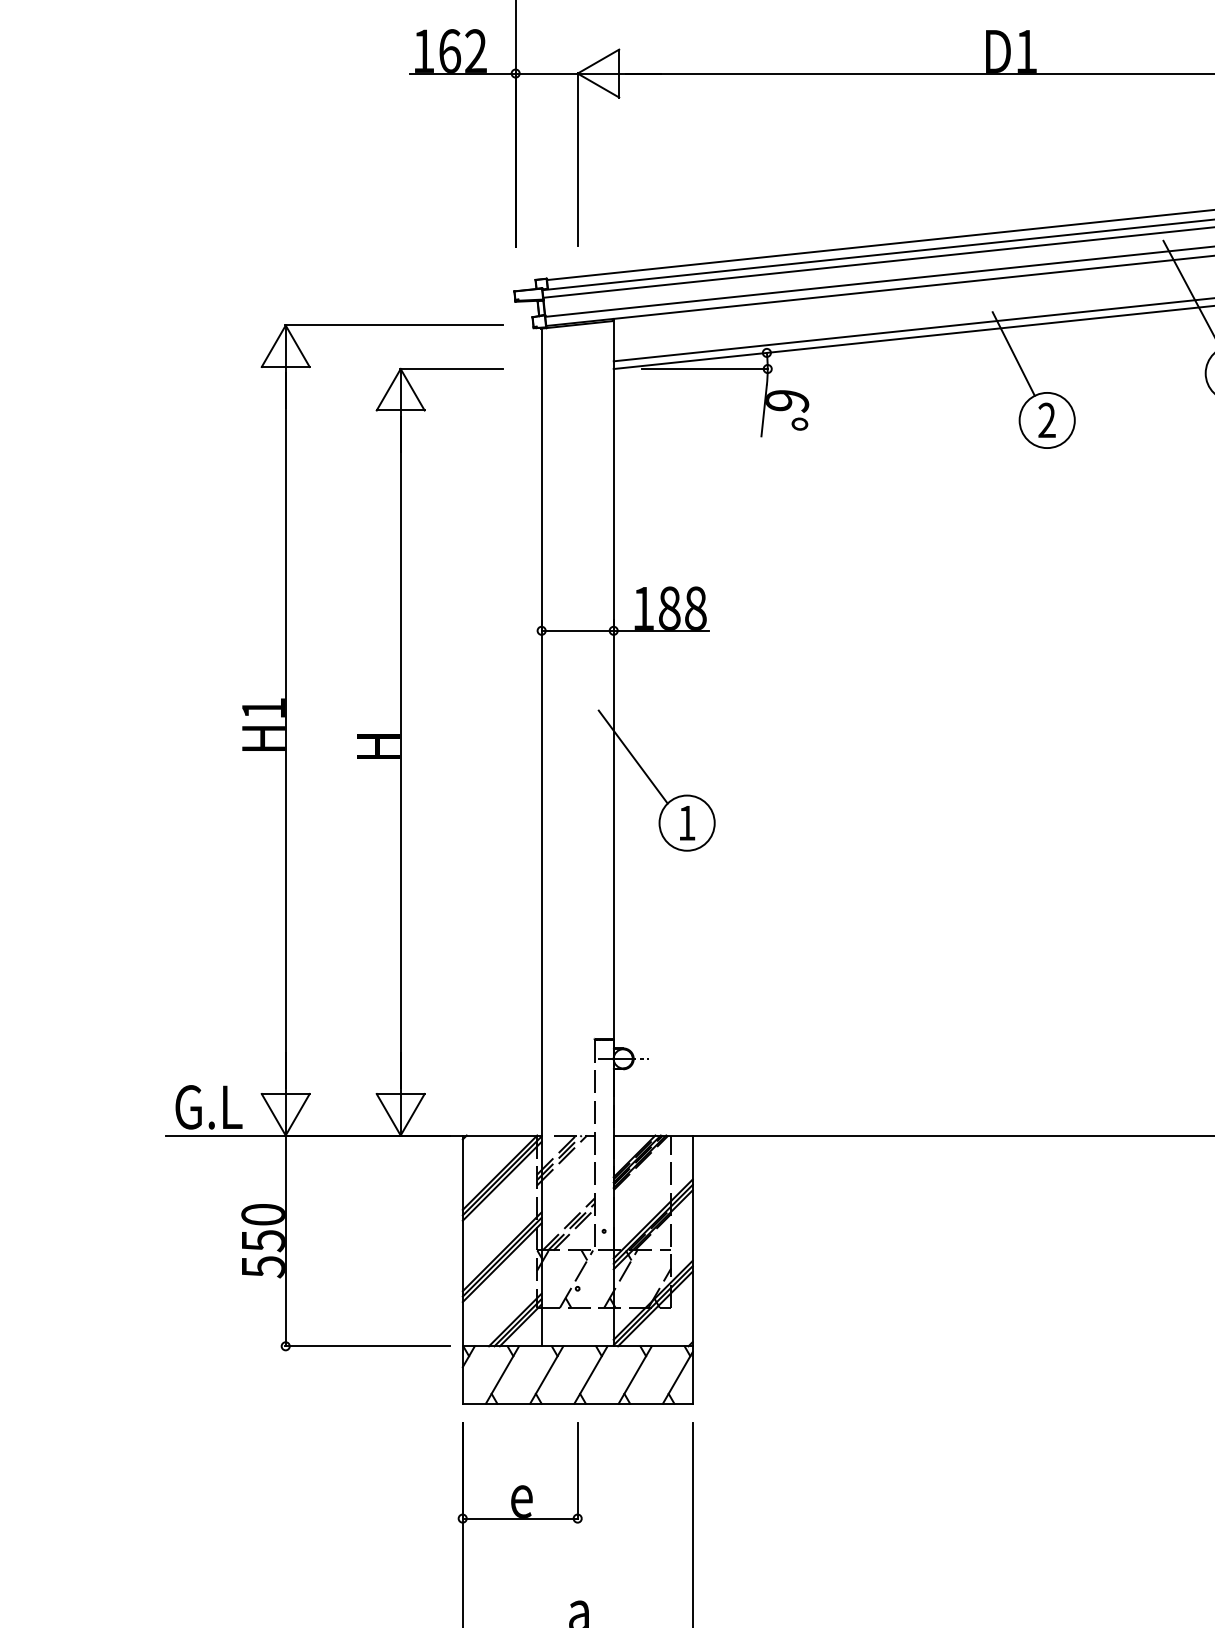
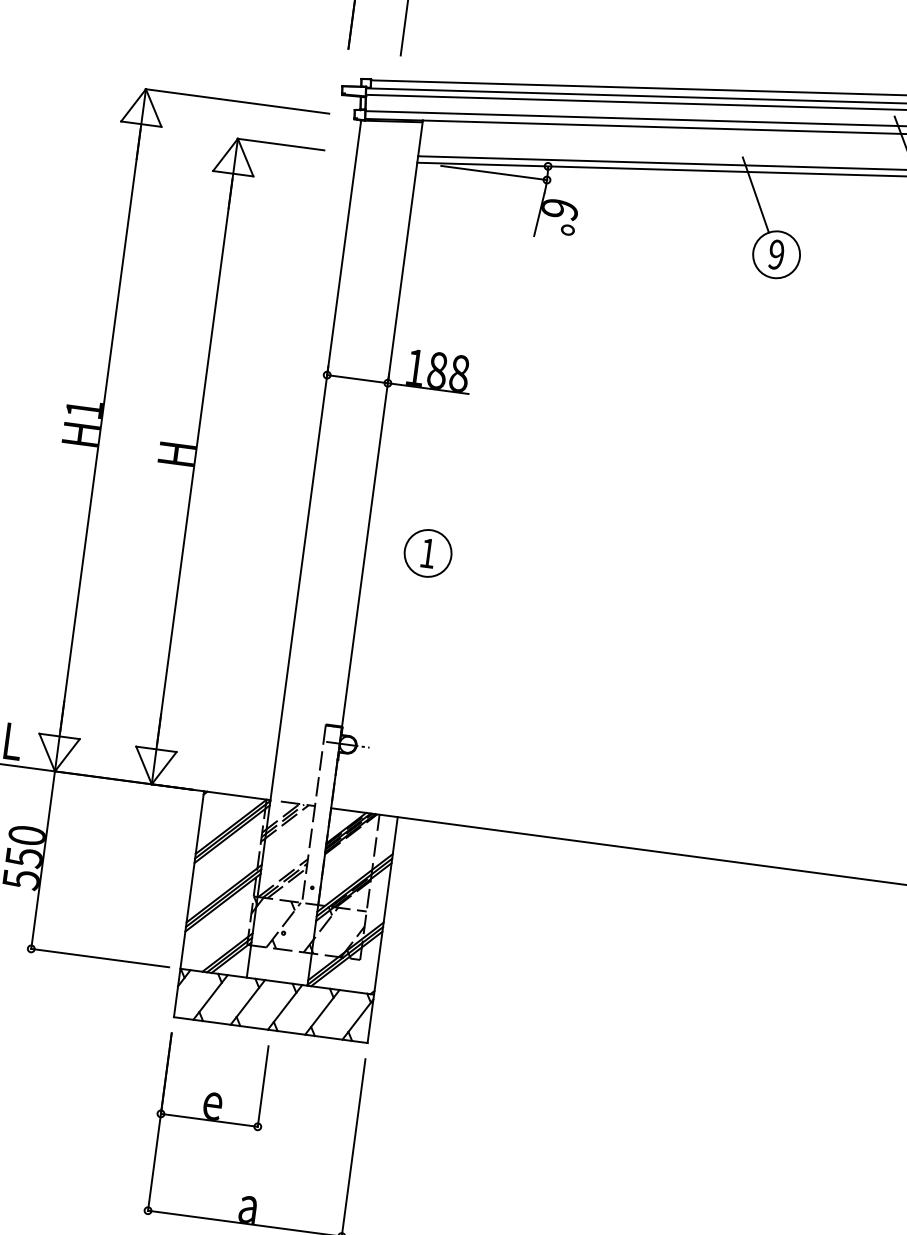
text: (1046, 420) -> (775, 254), 2 -> 9
line: (632, 756) -> (389, 491), removed

